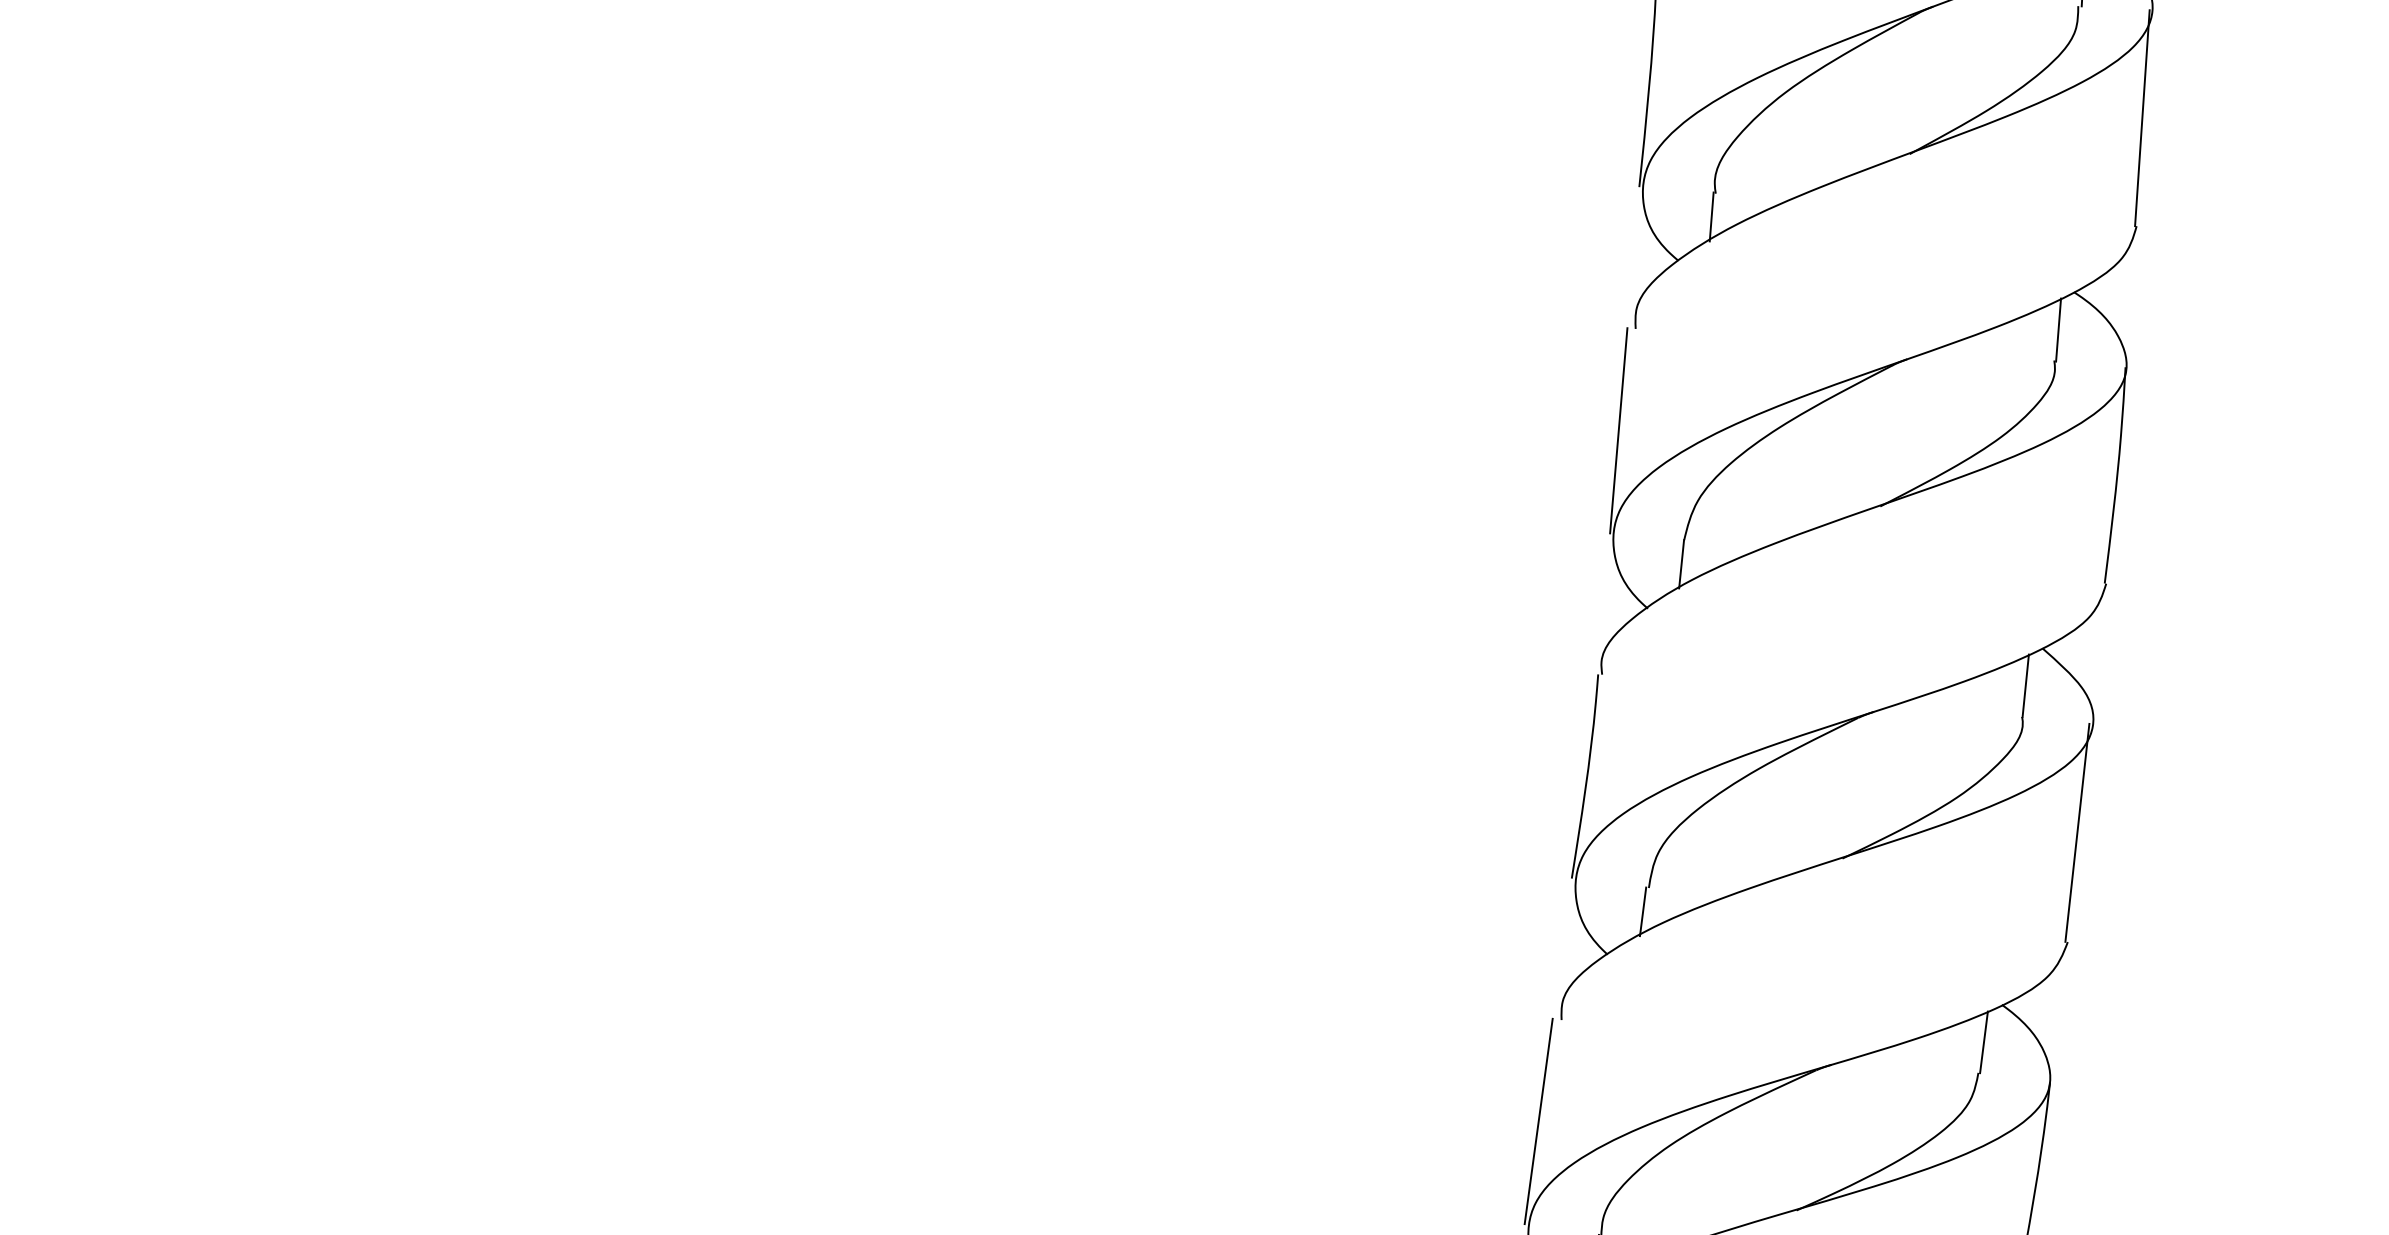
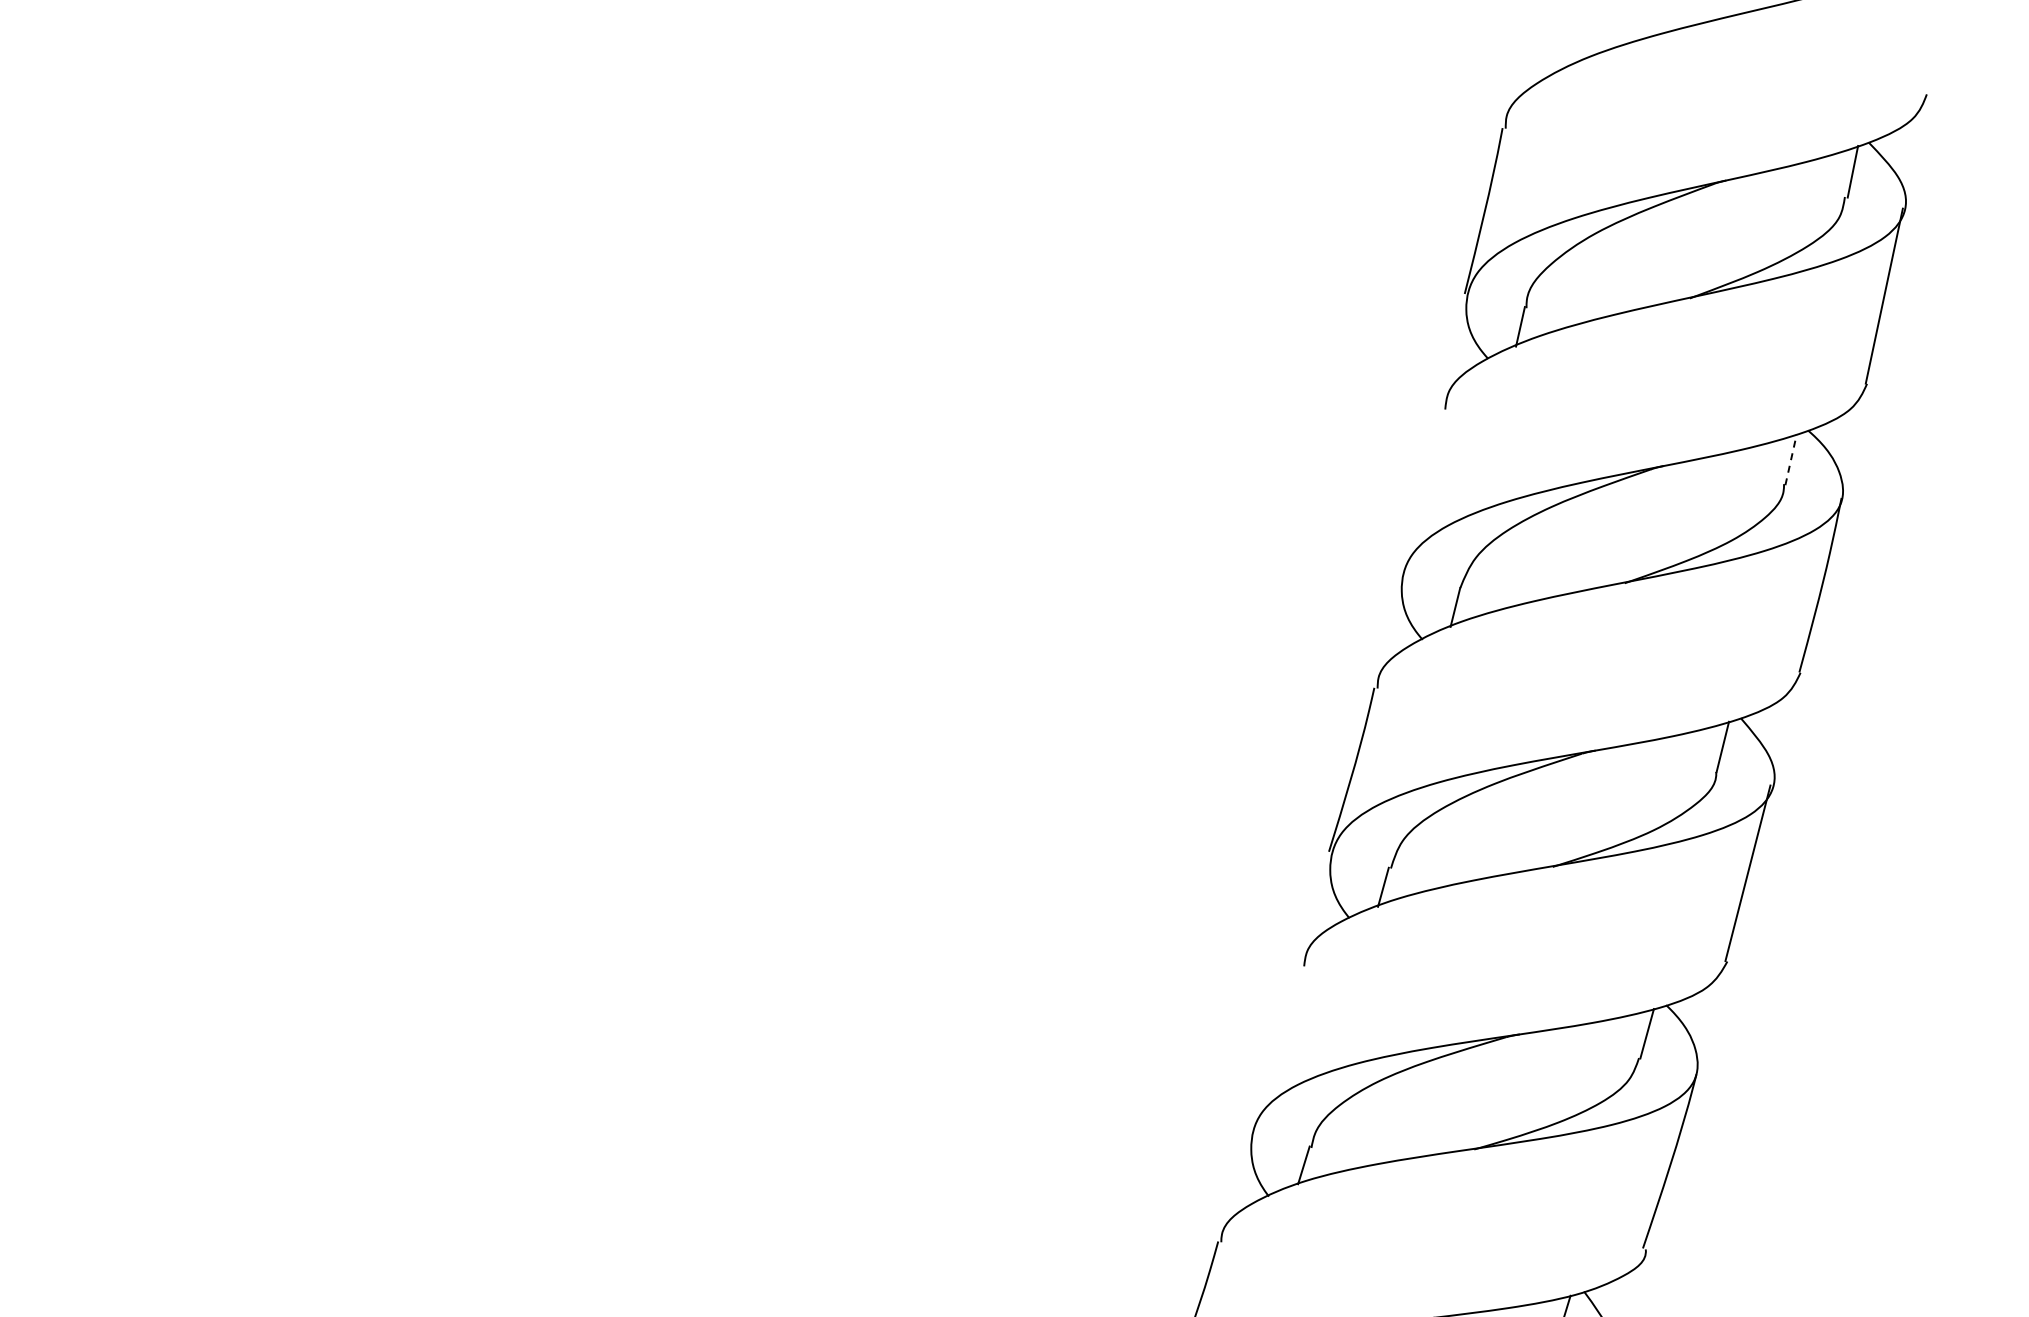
line: (2059, 329) -> (1791, 459), solid -> dashed
line: (1618, 430) -> (1419, 490), removed
line: (1538, 1121) -> (1273, 1046), removed

